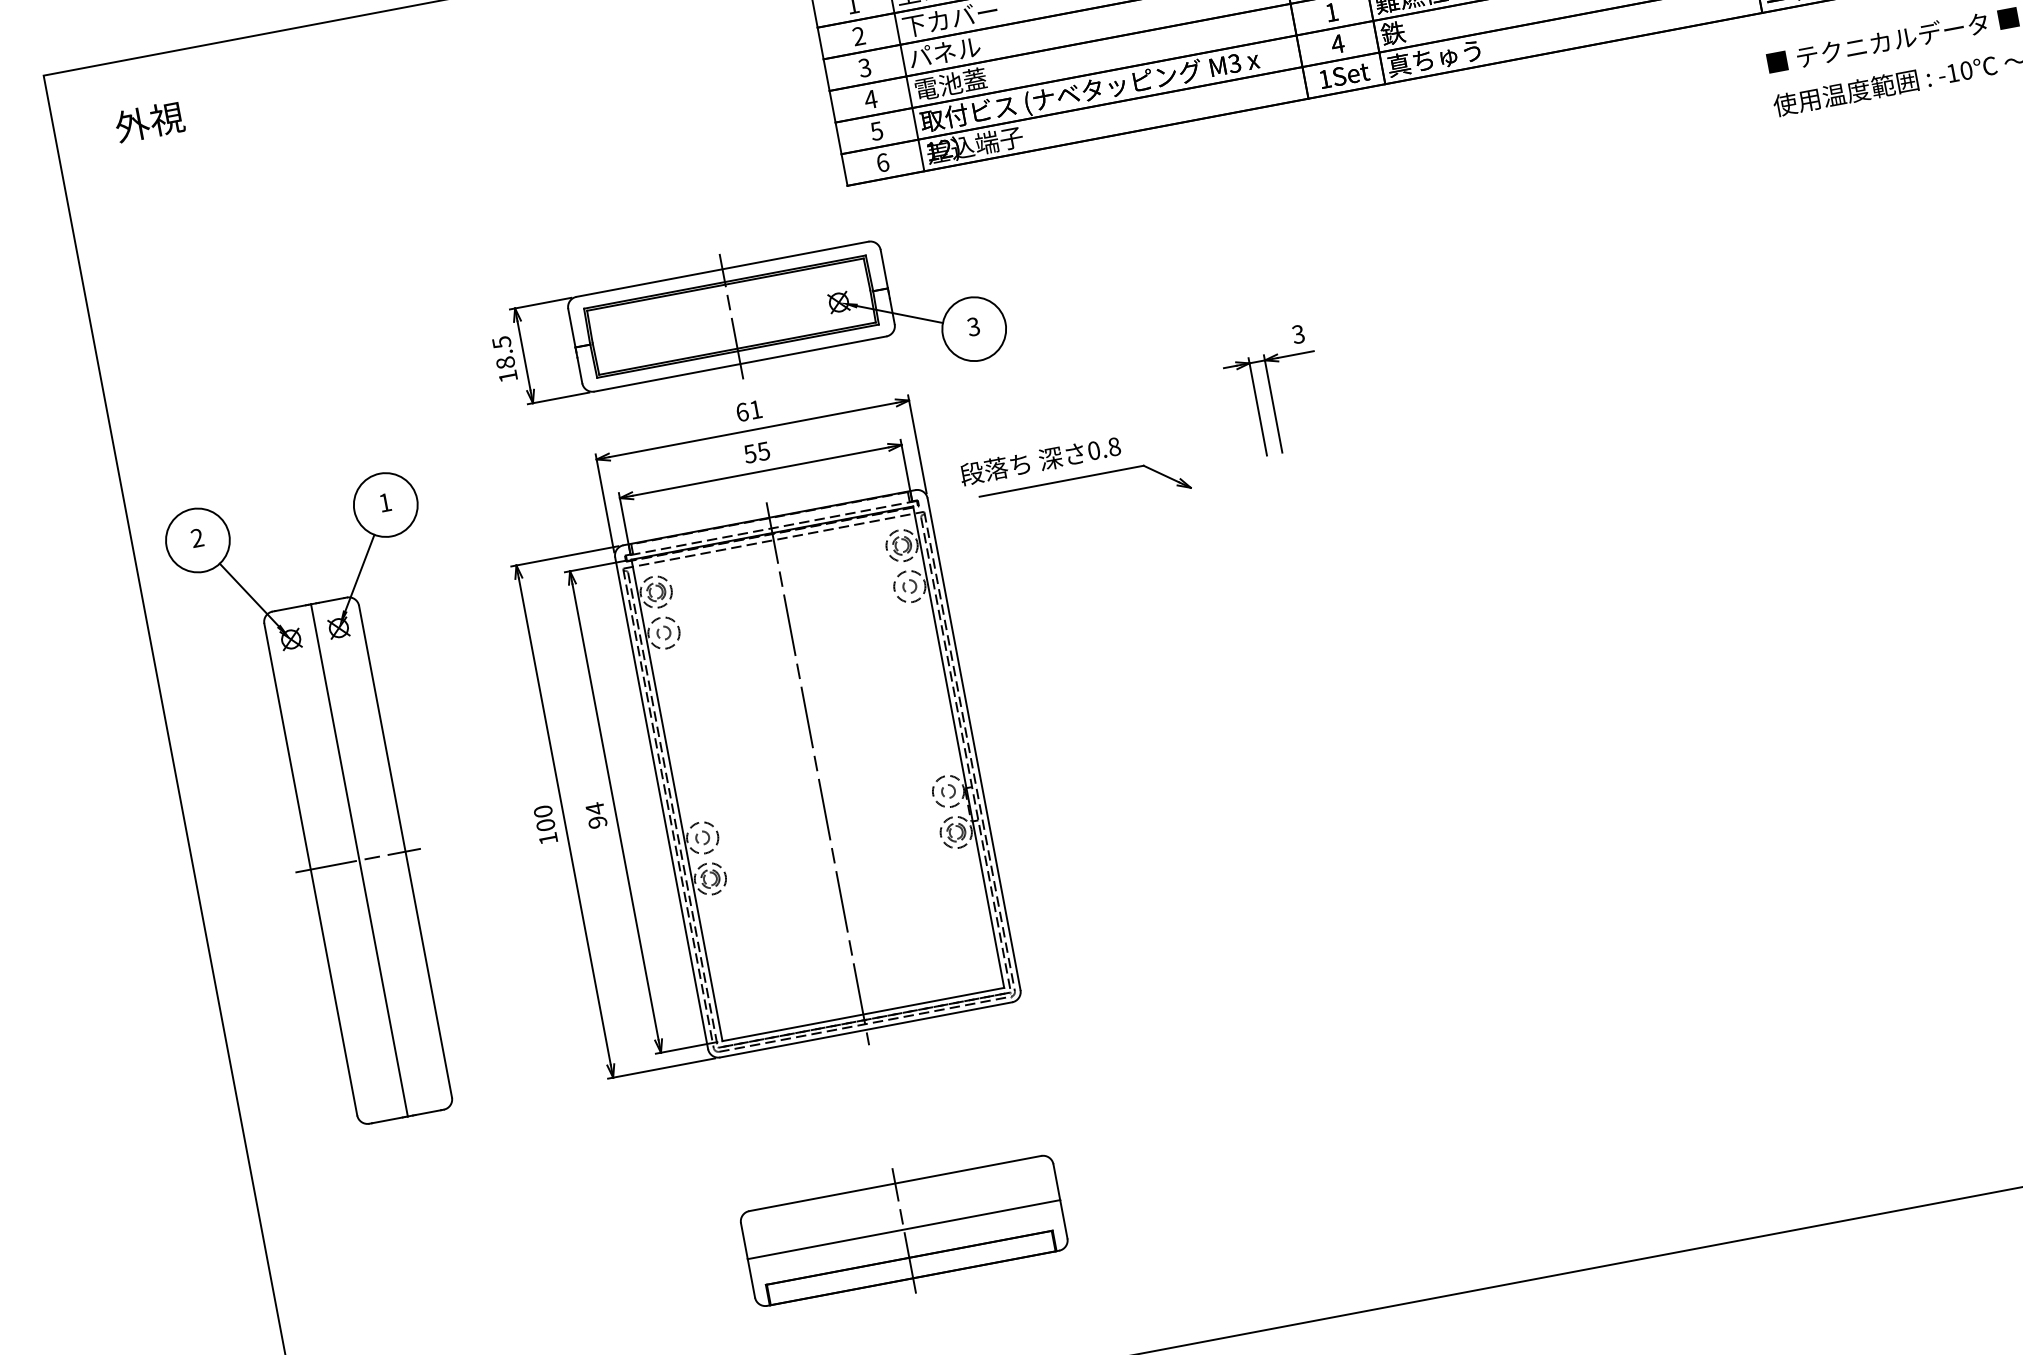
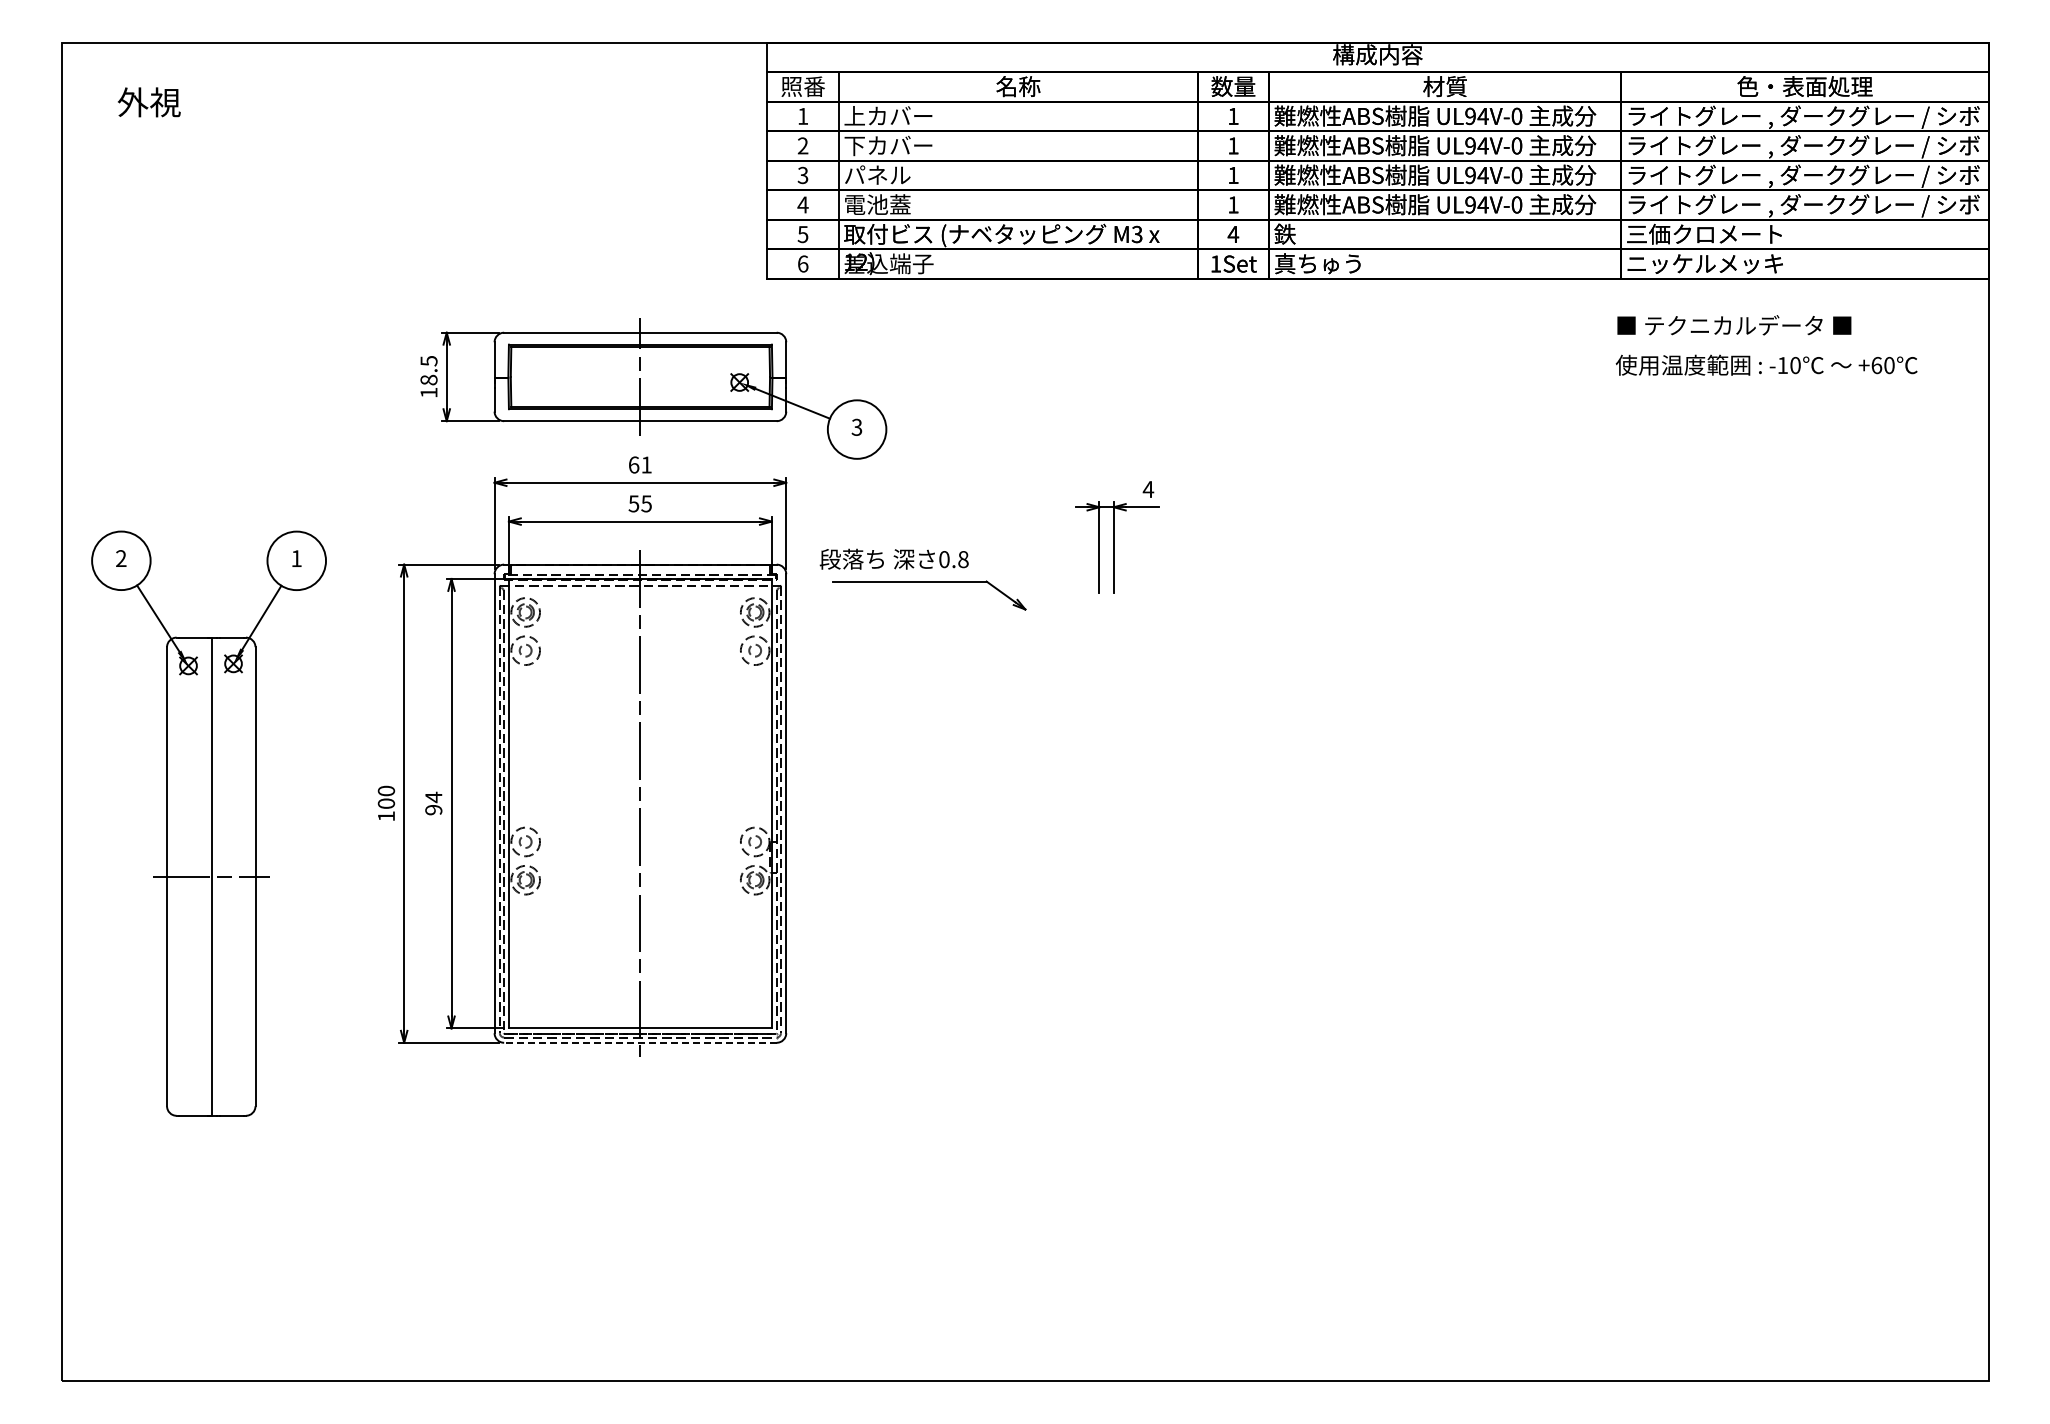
text: (1298, 334) -> (1148, 489), 3 -> 4
part: (344, 804) -> (208, 823), moved
line: (865, 1029) -> (639, 1042), solid -> dashed
part: (904, 1230) -> (640, 1230), removed

